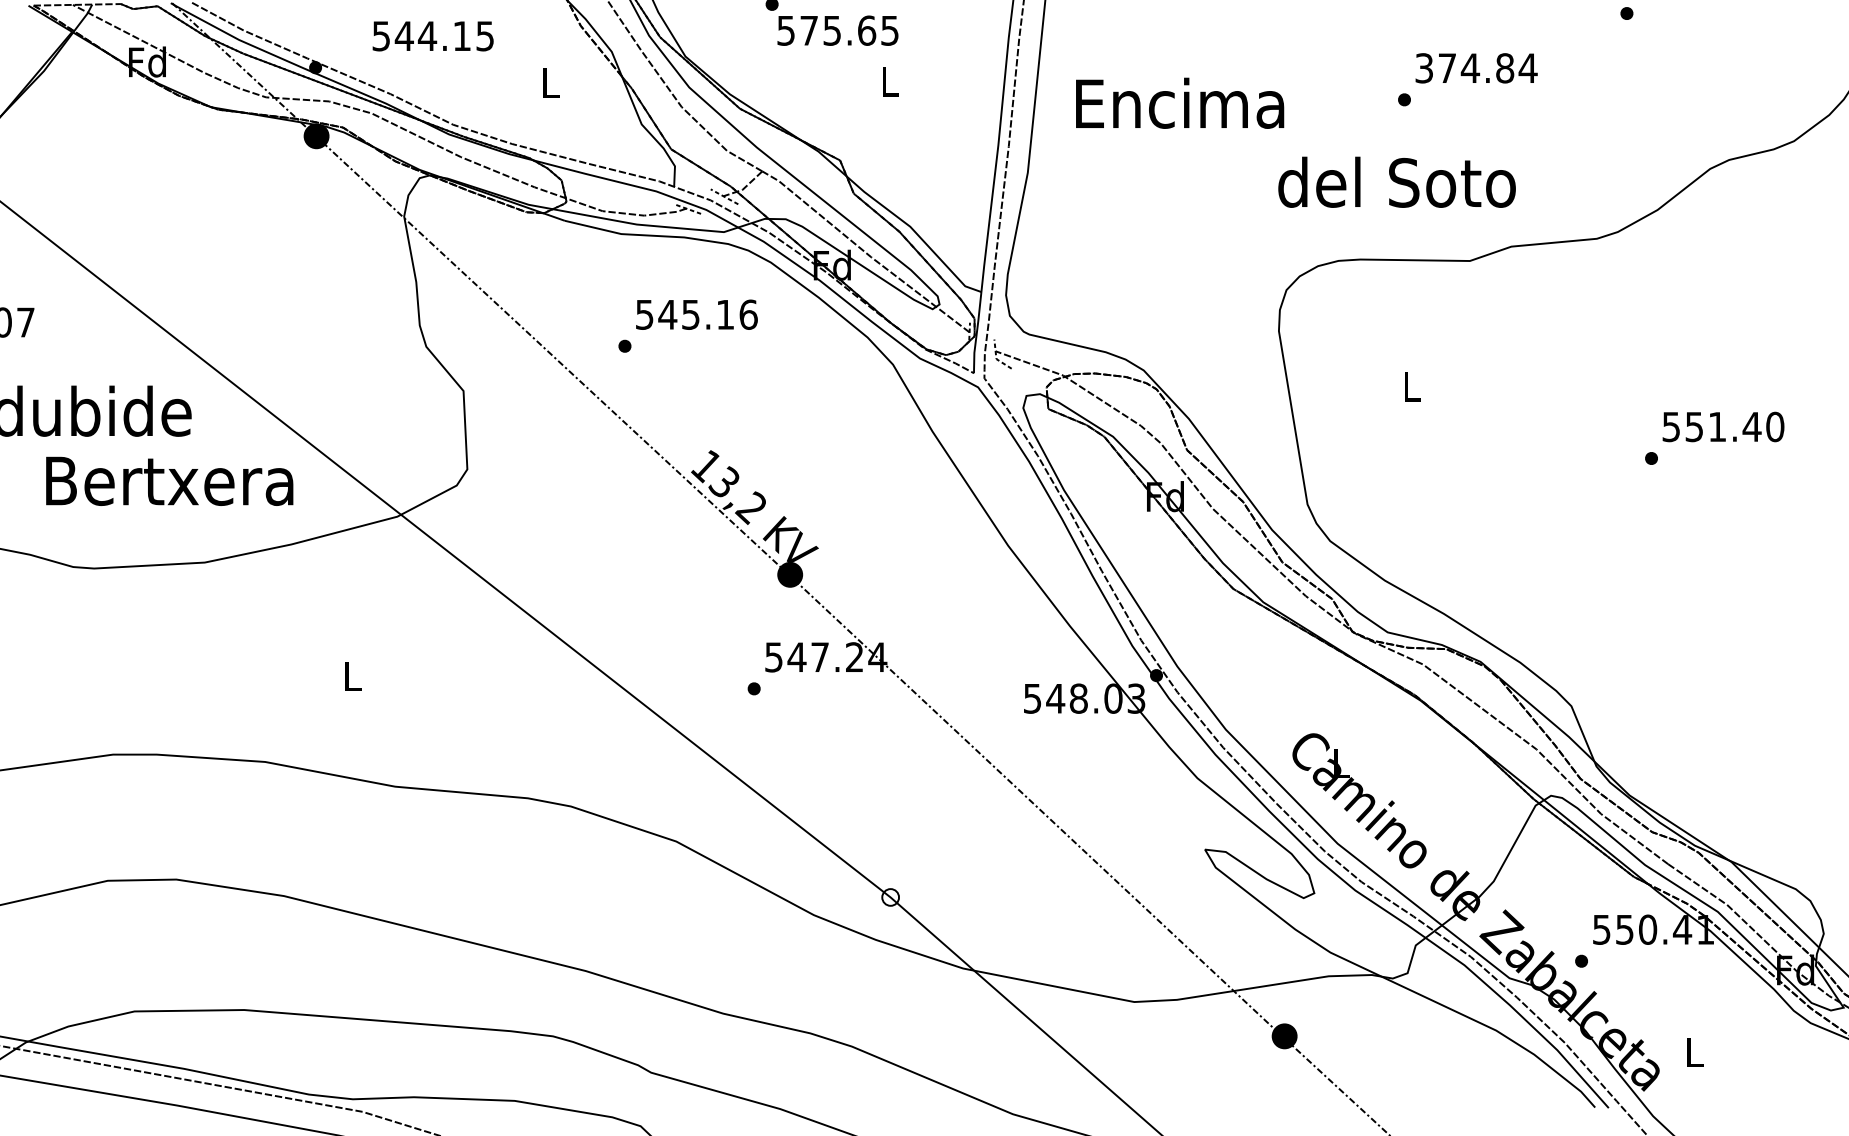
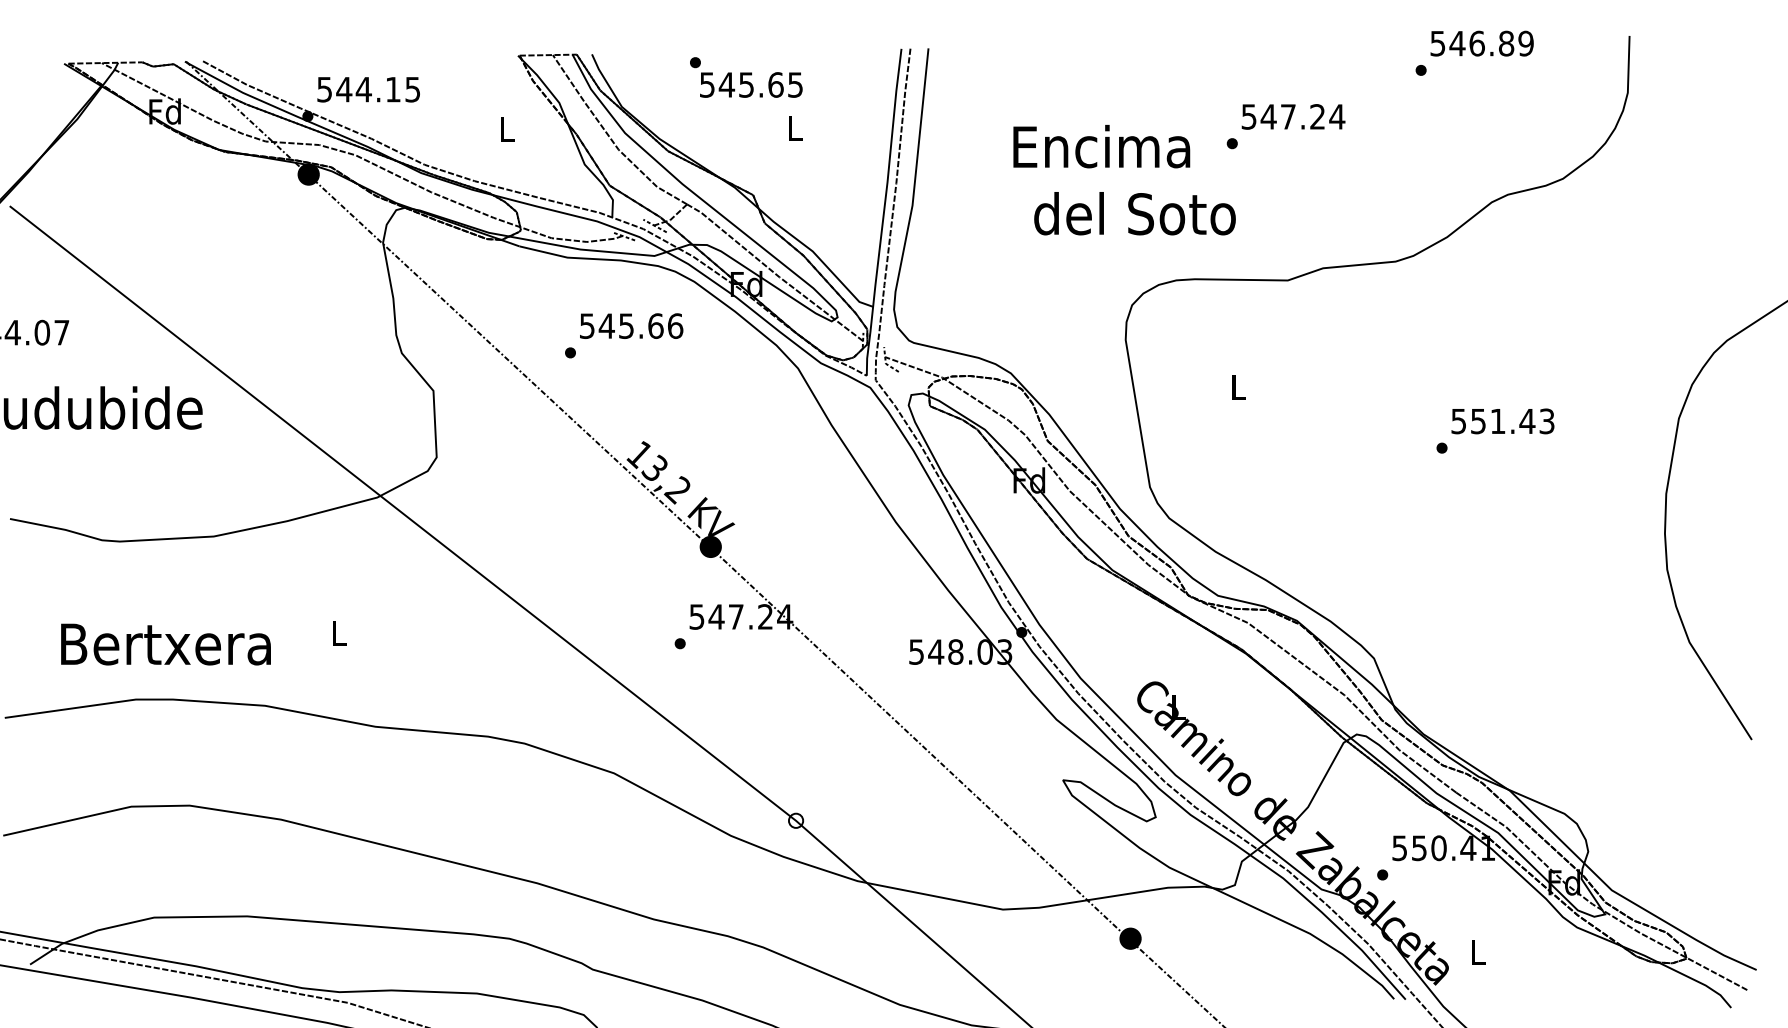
text: (808, 30) -> (726, 84), 575.65 -> 545.65
text: (432, 36) -> (368, 89), moved
text: (1464, 67) -> (1283, 116), 374.84 -> 547.24
text: (1179, 103) -> (1101, 146), moved
text: (1396, 182) -> (1134, 213), moved
text: (725, 314) -> (655, 325), 545.16 -> 545.66
text: (1774, 427) -> (1546, 421), 551.40 -> 551.43
text: (169, 481) -> (165, 644), moved

